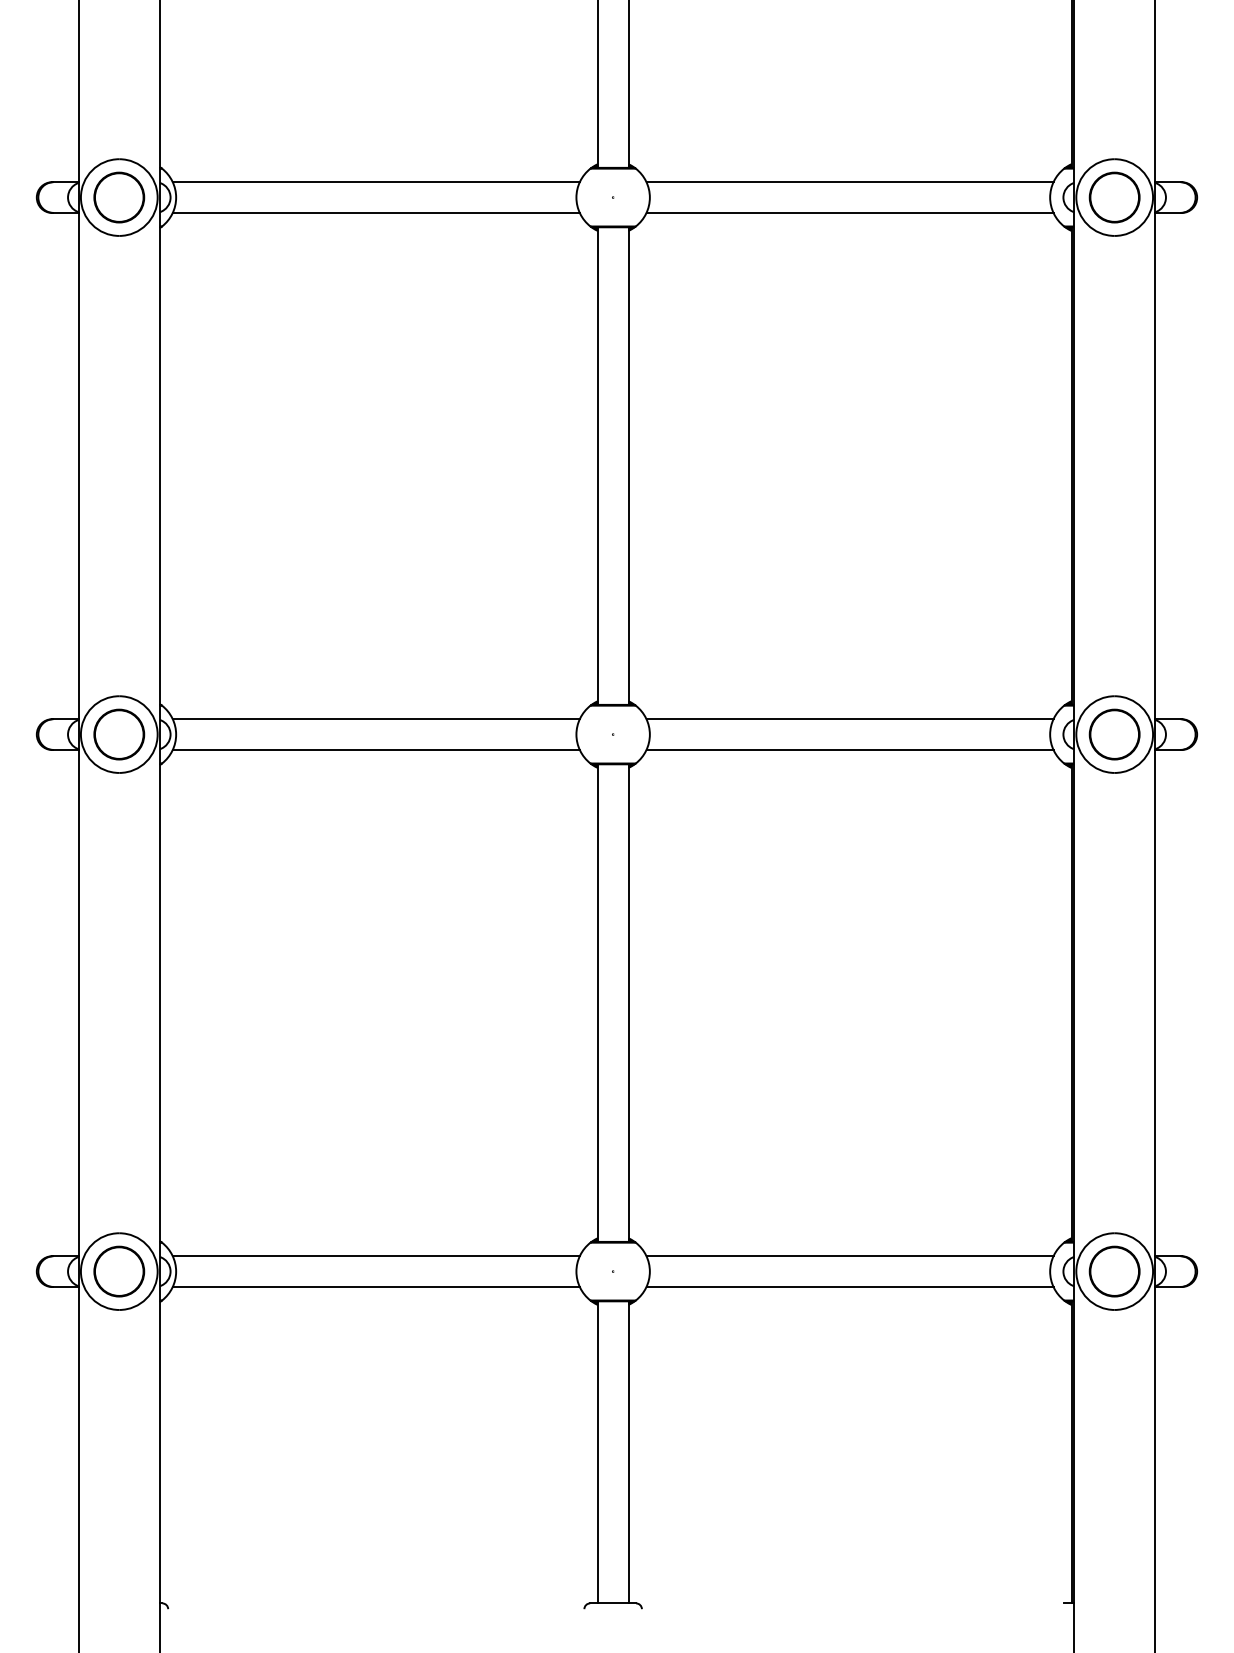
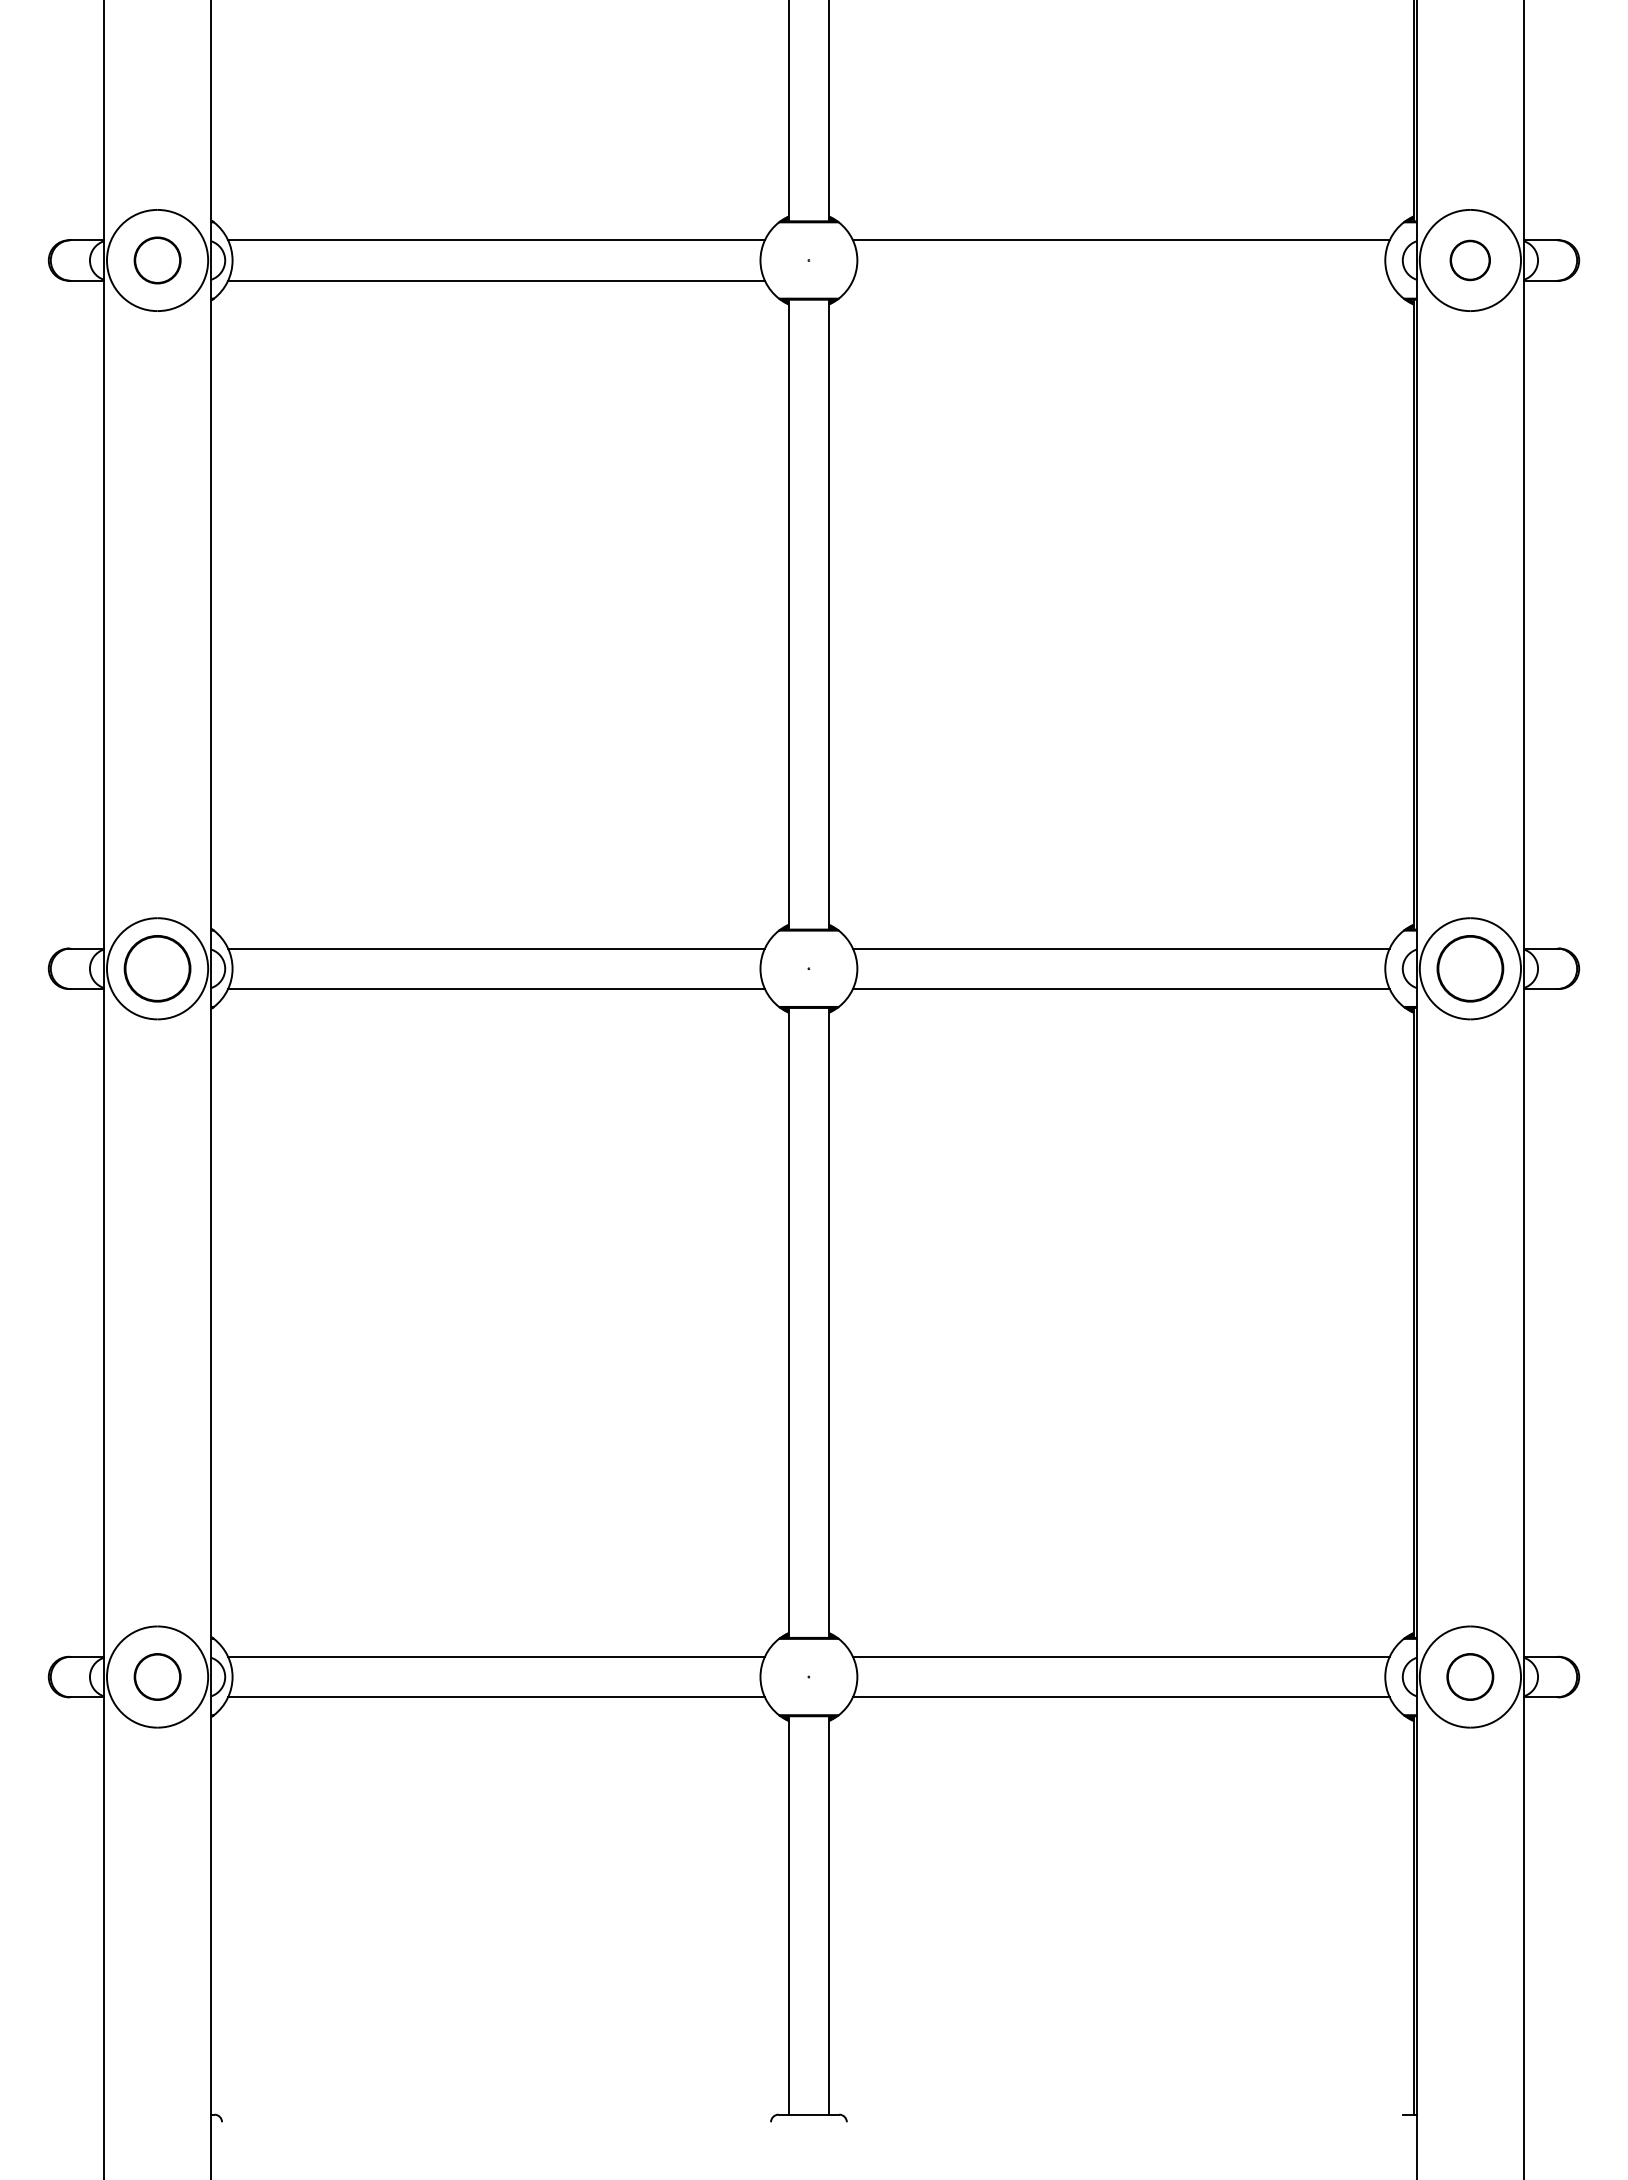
part: (119, 197) -> (157, 260), size x0.7
part: (1114, 197) -> (1470, 260), size x0.6
line: (849, 212) -> (1120, 280), removed
part: (119, 1271) -> (157, 1676), size x0.7
part: (1114, 1271) -> (1470, 1676), size x0.7

